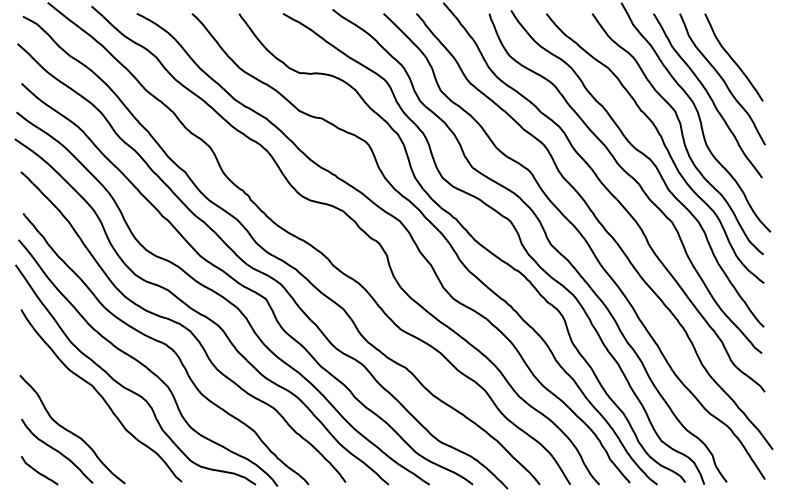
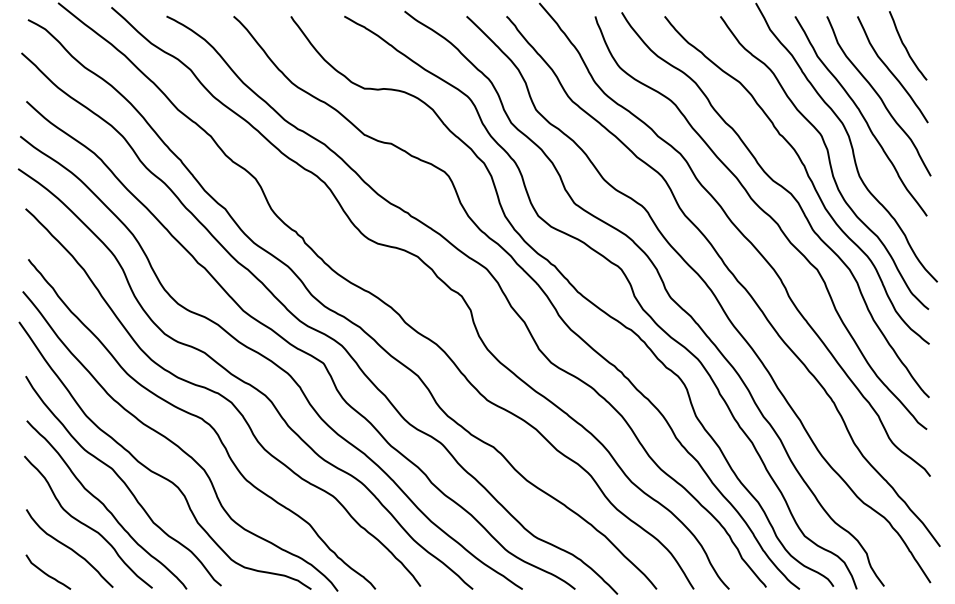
curve: (744, 37) -> (905, 45), added
curve: (86, 415) -> (105, 505), added

